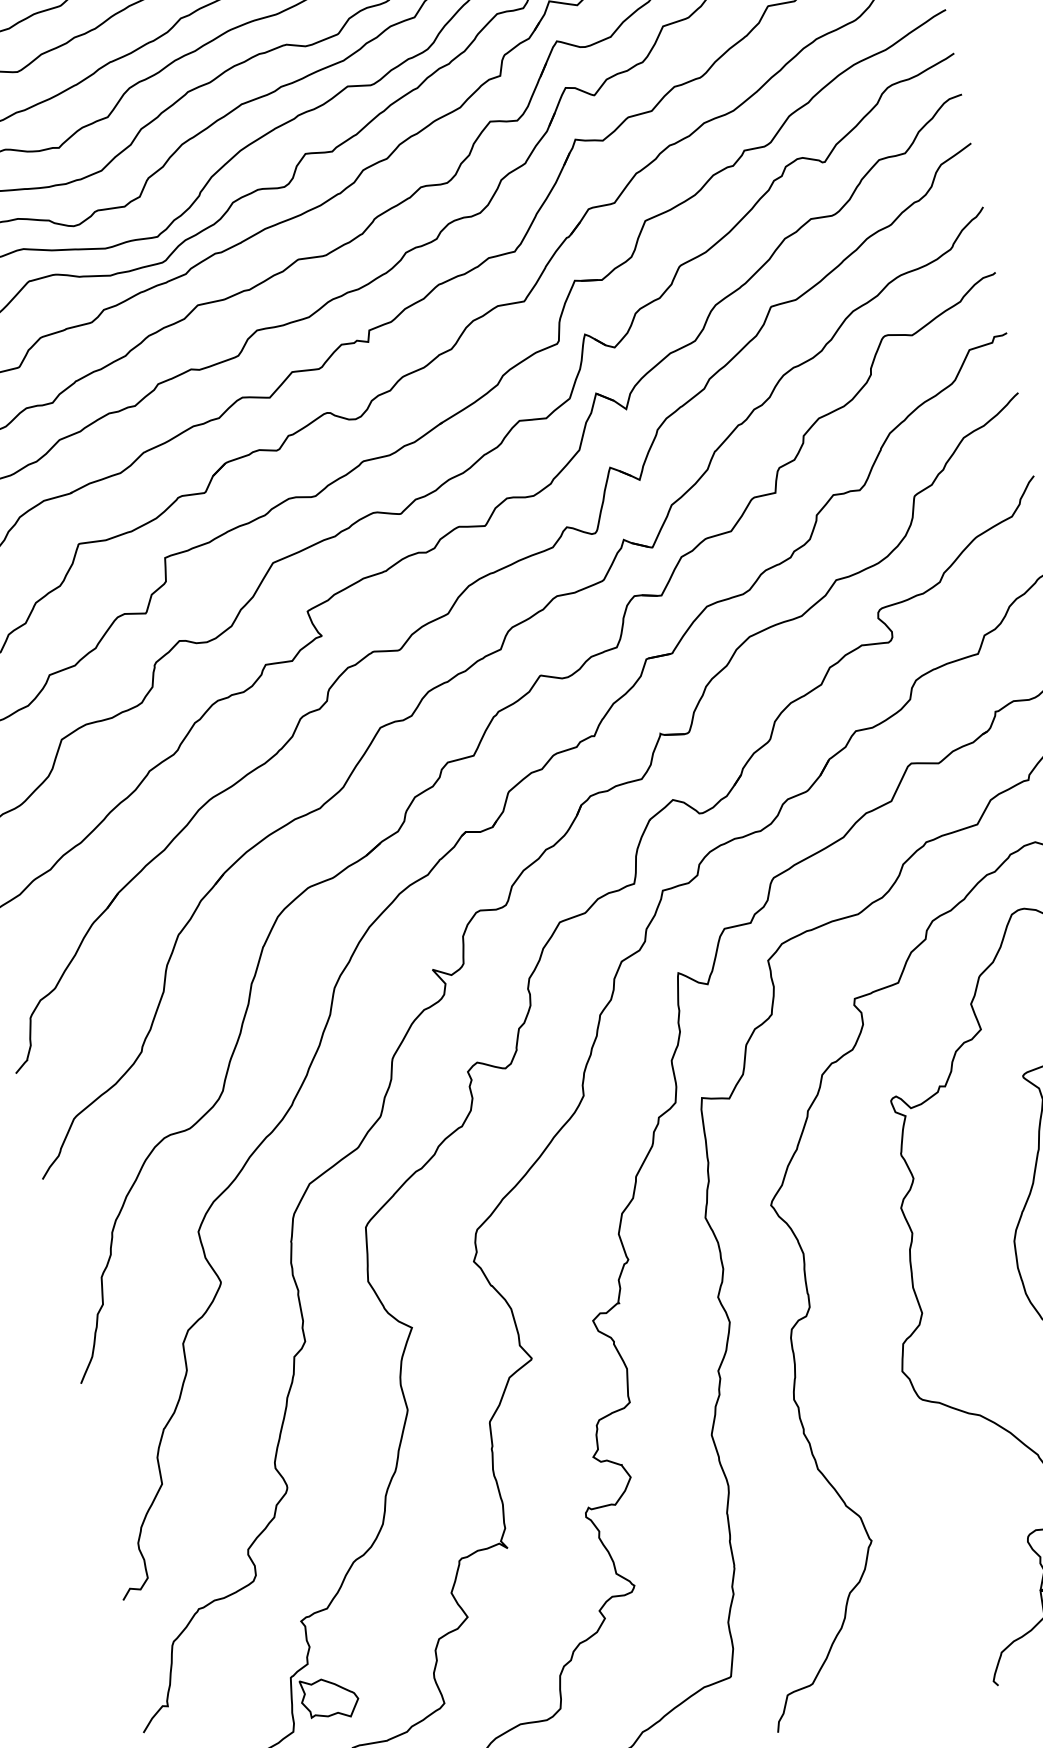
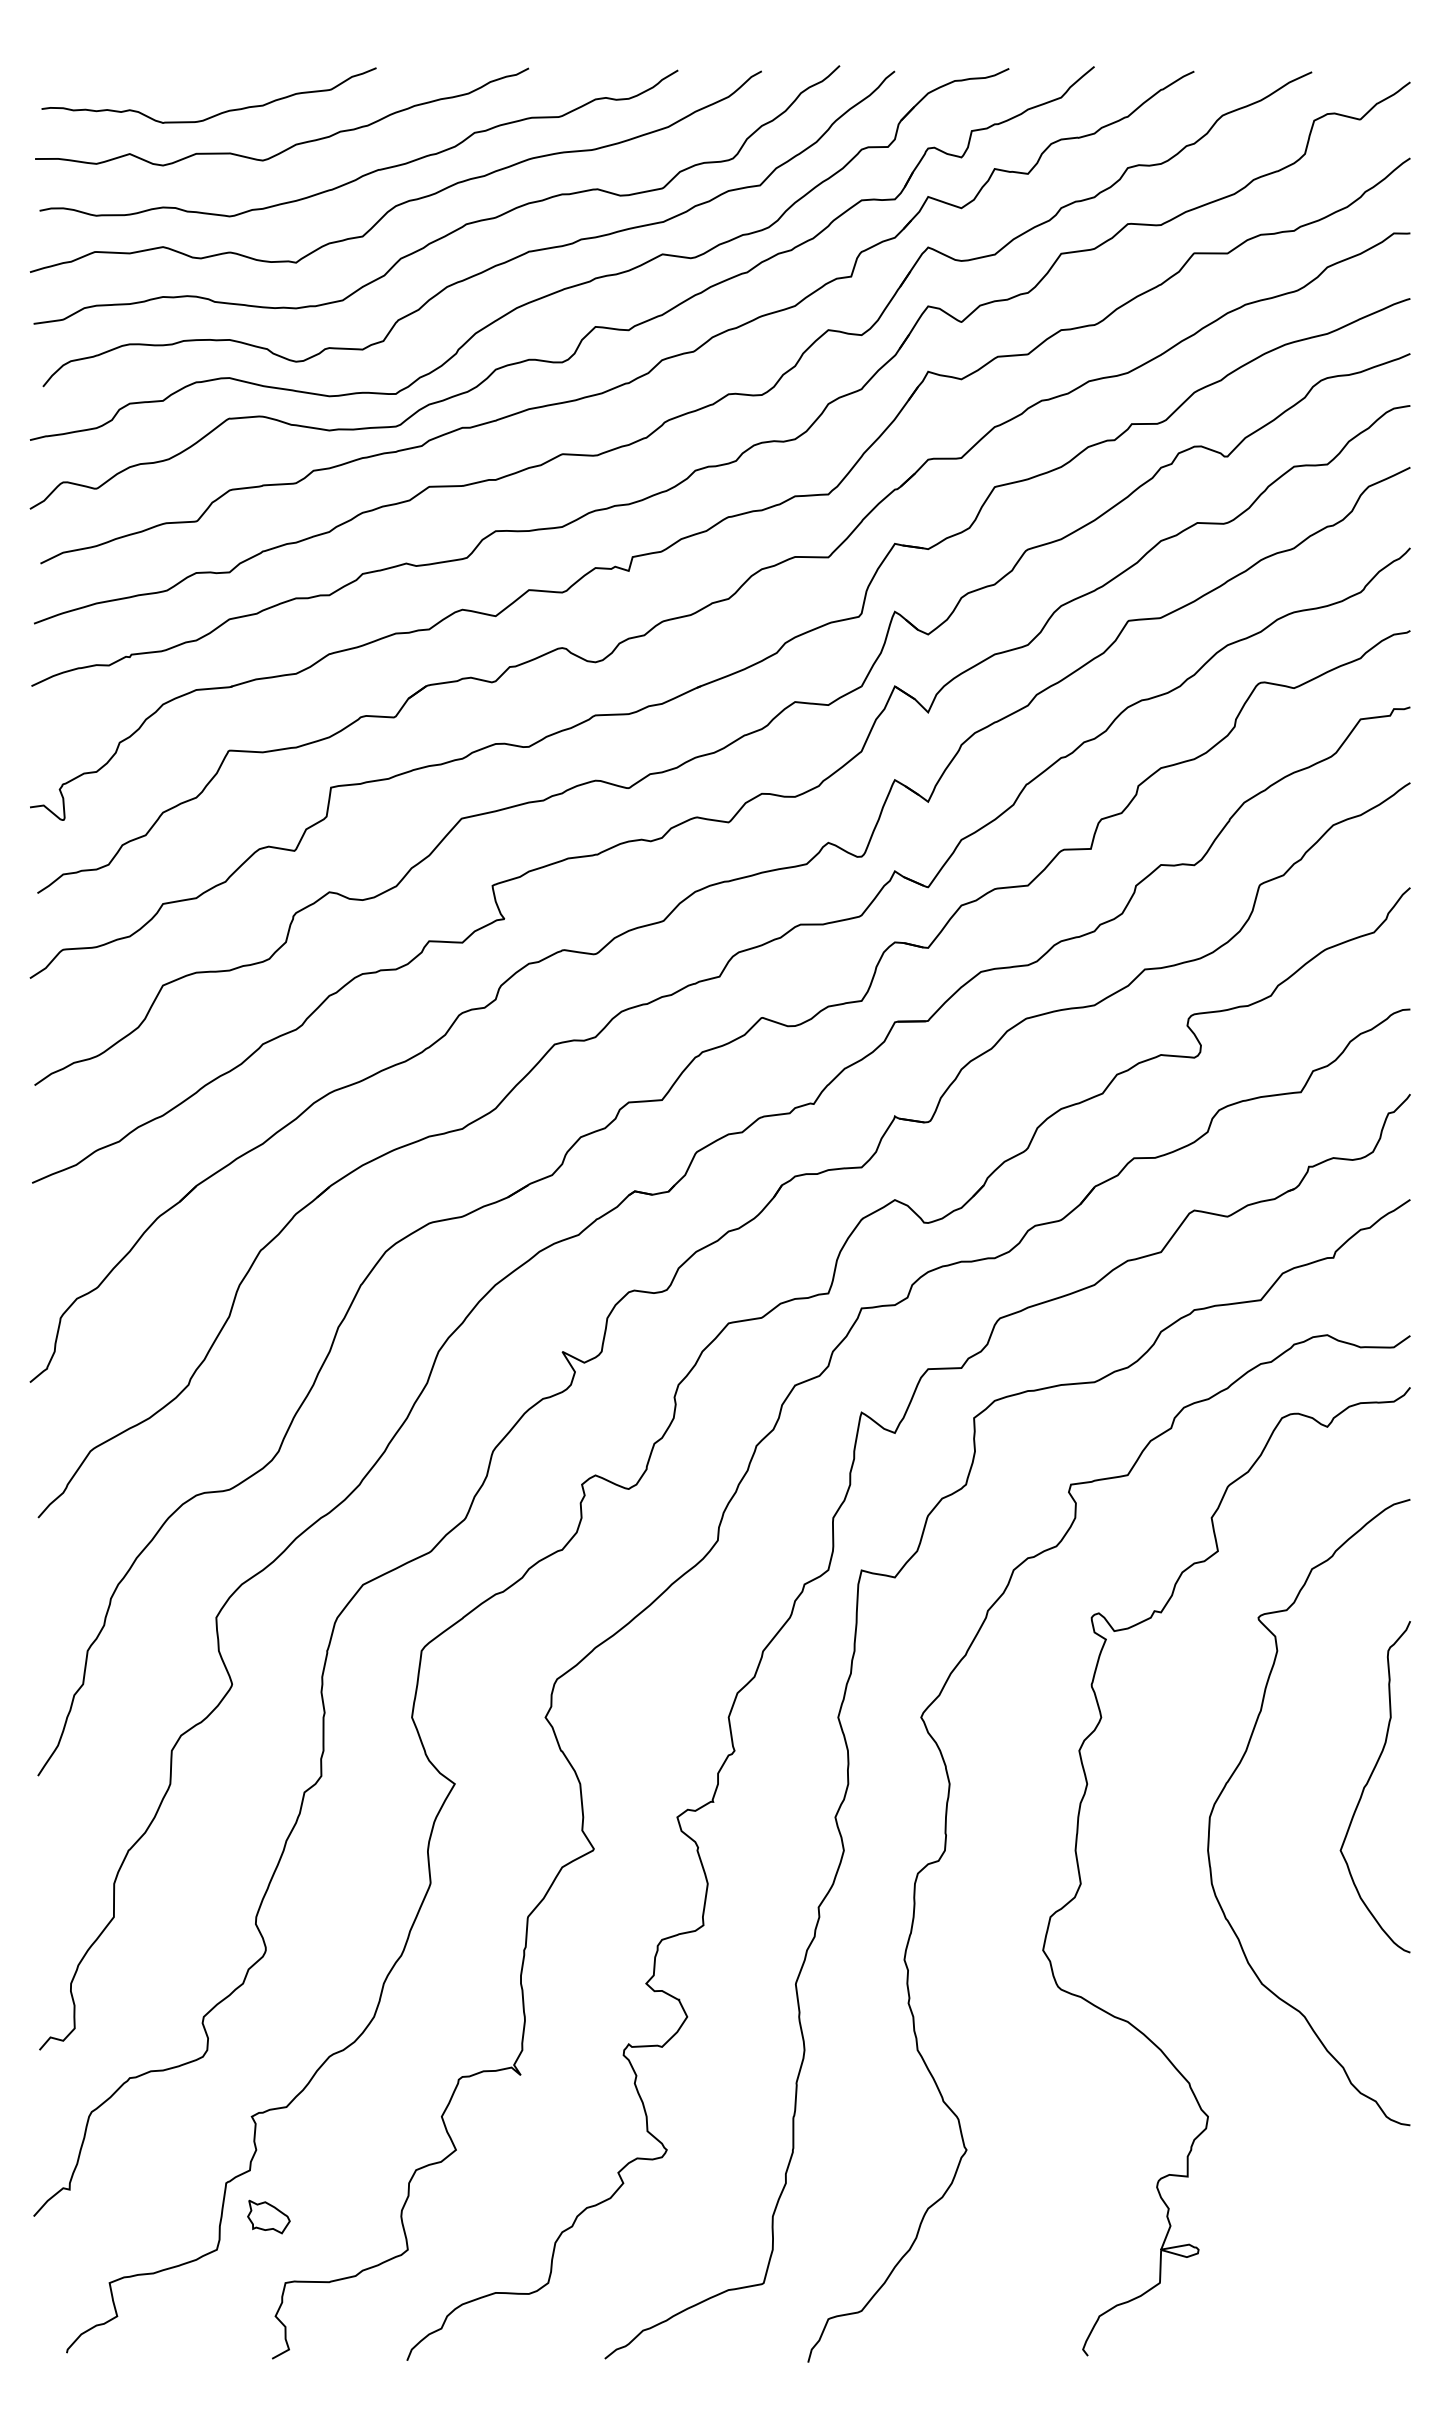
part: (329, 1697) -> (268, 2216), size x0.6

